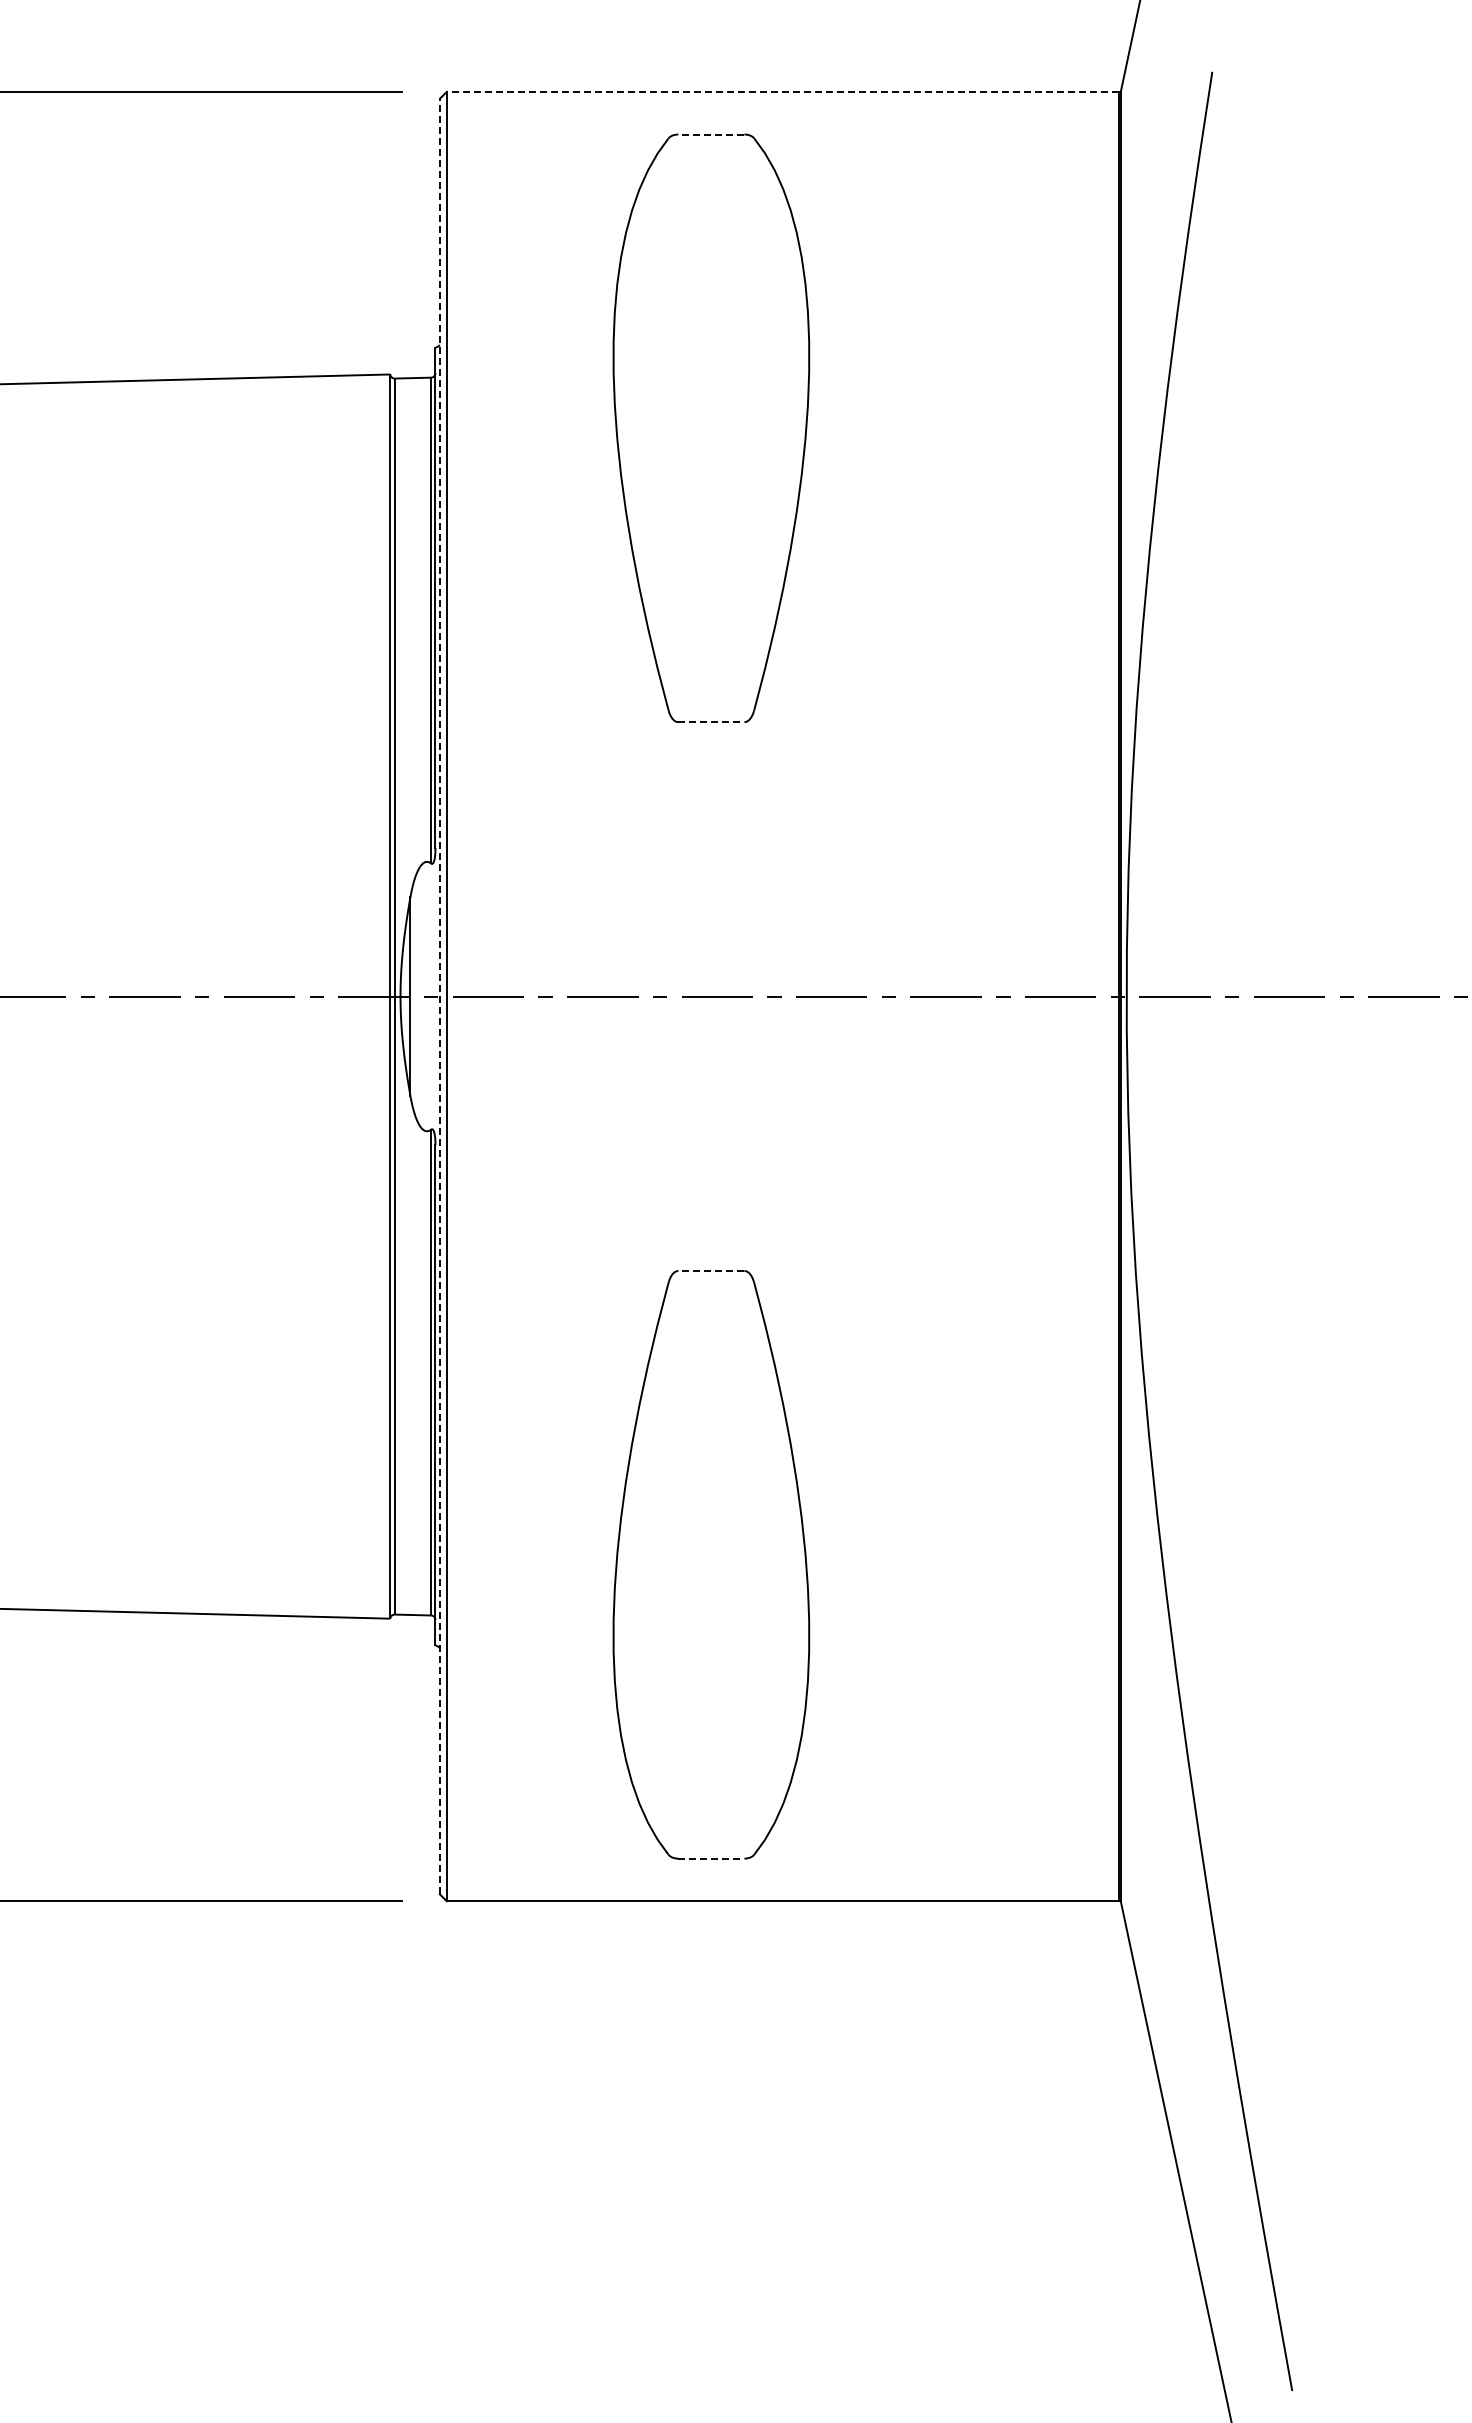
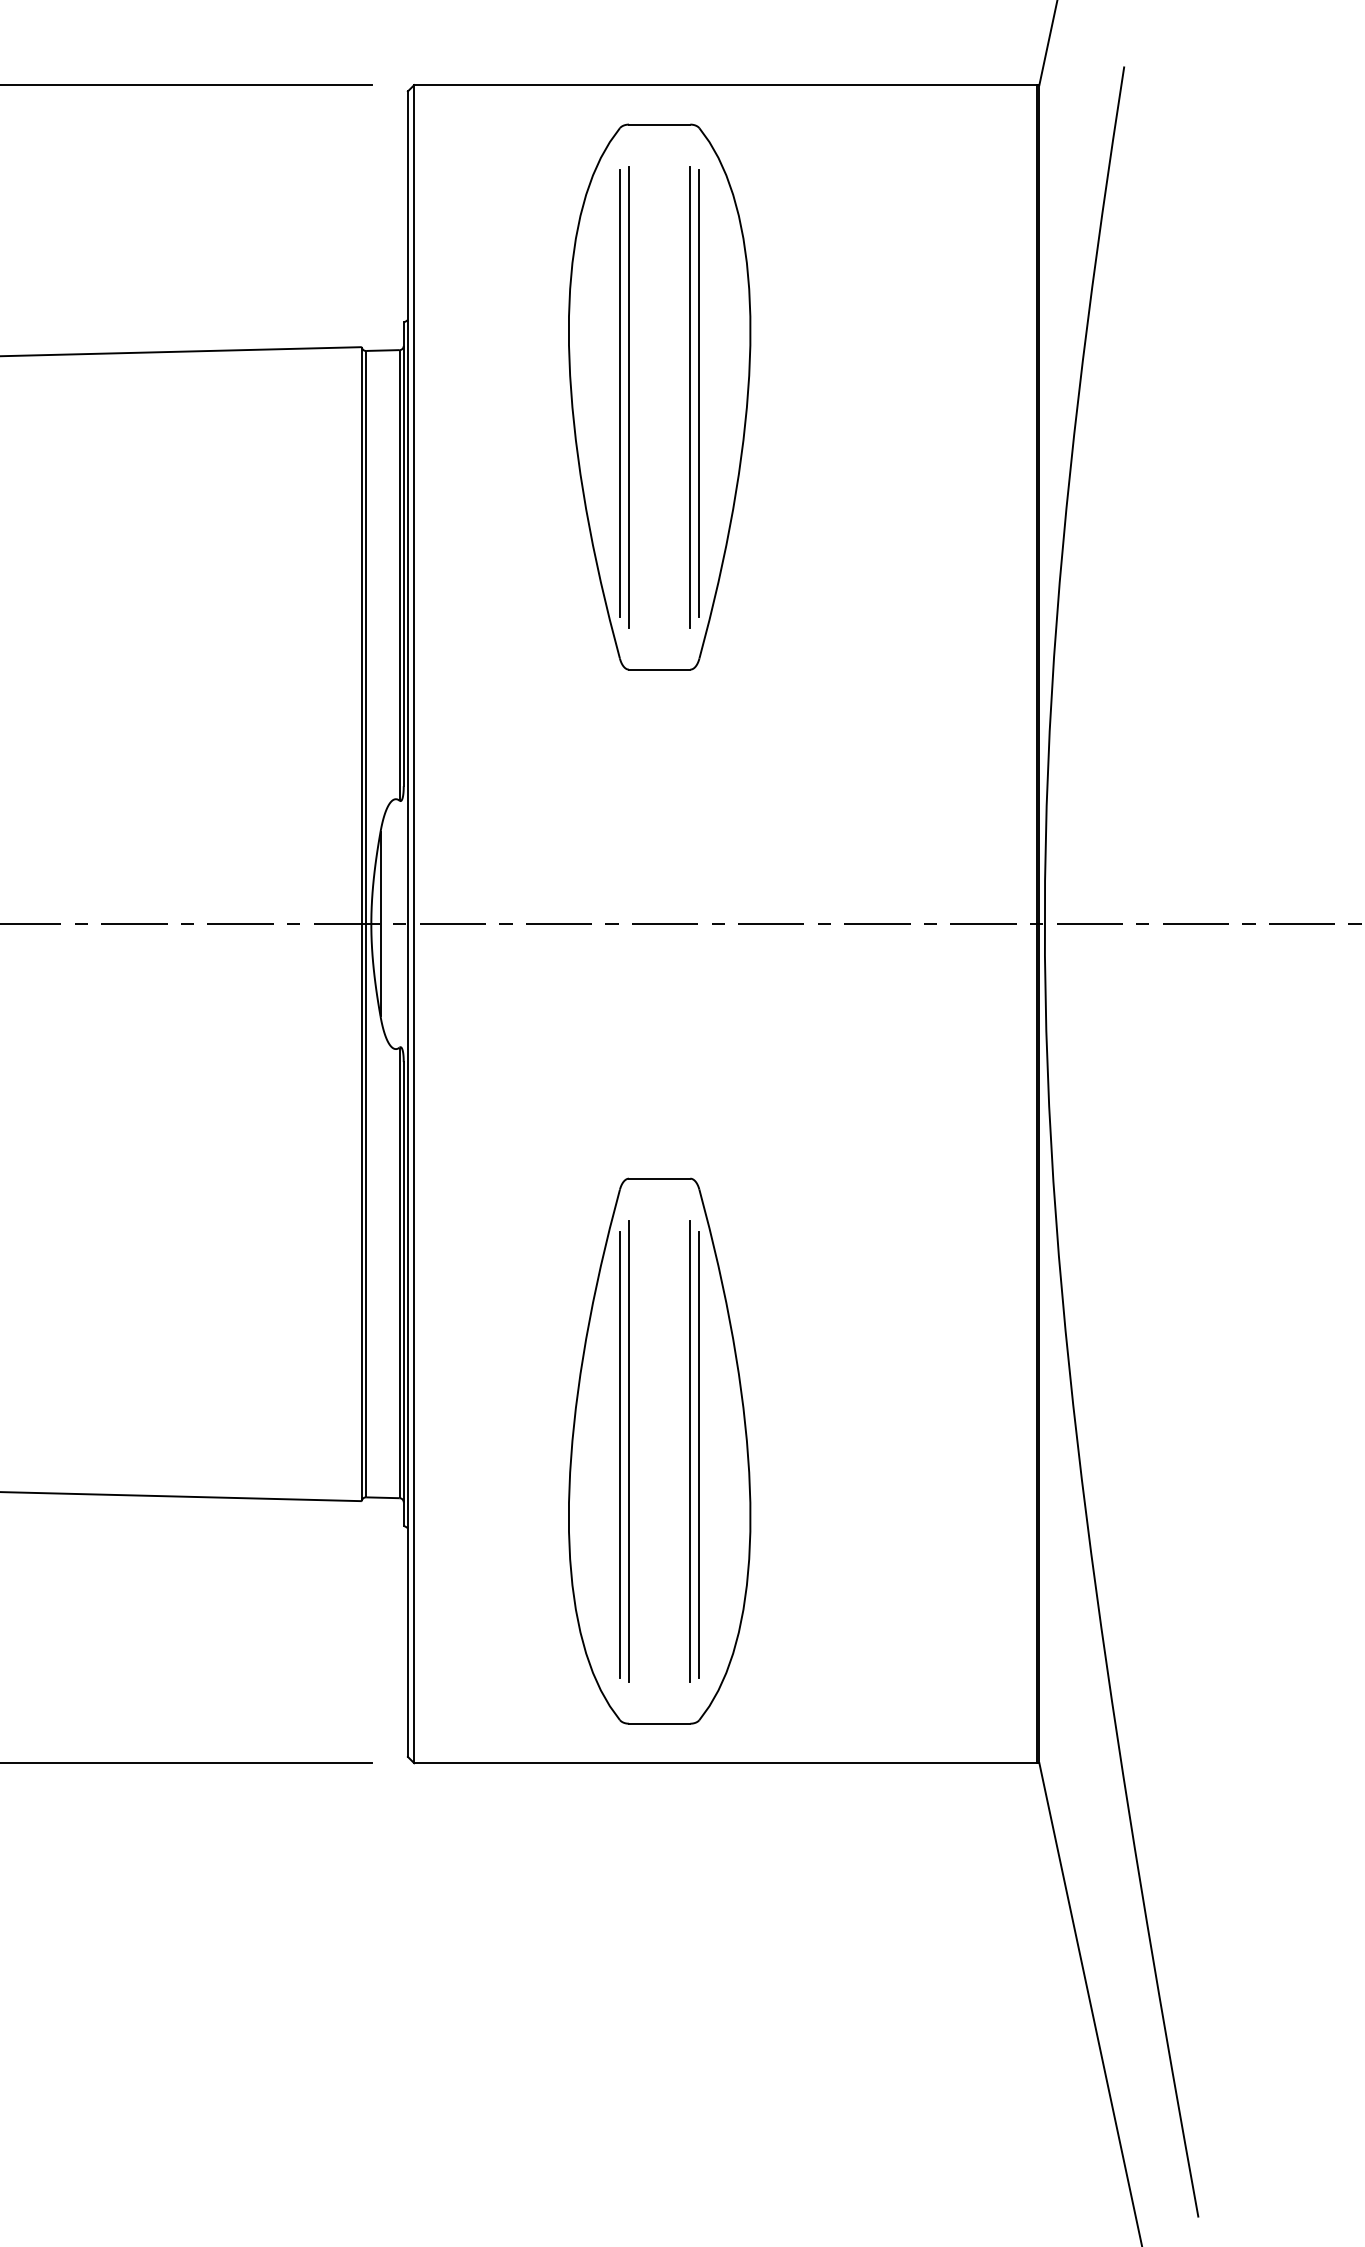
line: (782, 91) -> (725, 84), dashed -> solid
line: (710, 134) -> (658, 124), dashed -> solid
line: (668, 424) -> (619, 393), added
line: (754, 424) -> (699, 393), added
line: (678, 427) -> (629, 396), added
line: (744, 427) -> (690, 396), added
line: (711, 722) -> (659, 669), dashed -> solid
line: (439, 996) -> (407, 924), dashed -> solid
line: (710, 1270) -> (658, 1178), dashed -> solid
line: (678, 1564) -> (629, 1450), added
line: (744, 1564) -> (690, 1450), added
line: (668, 1568) -> (619, 1454), added
line: (754, 1568) -> (699, 1454), added
line: (711, 1858) -> (659, 1723), dashed -> solid

